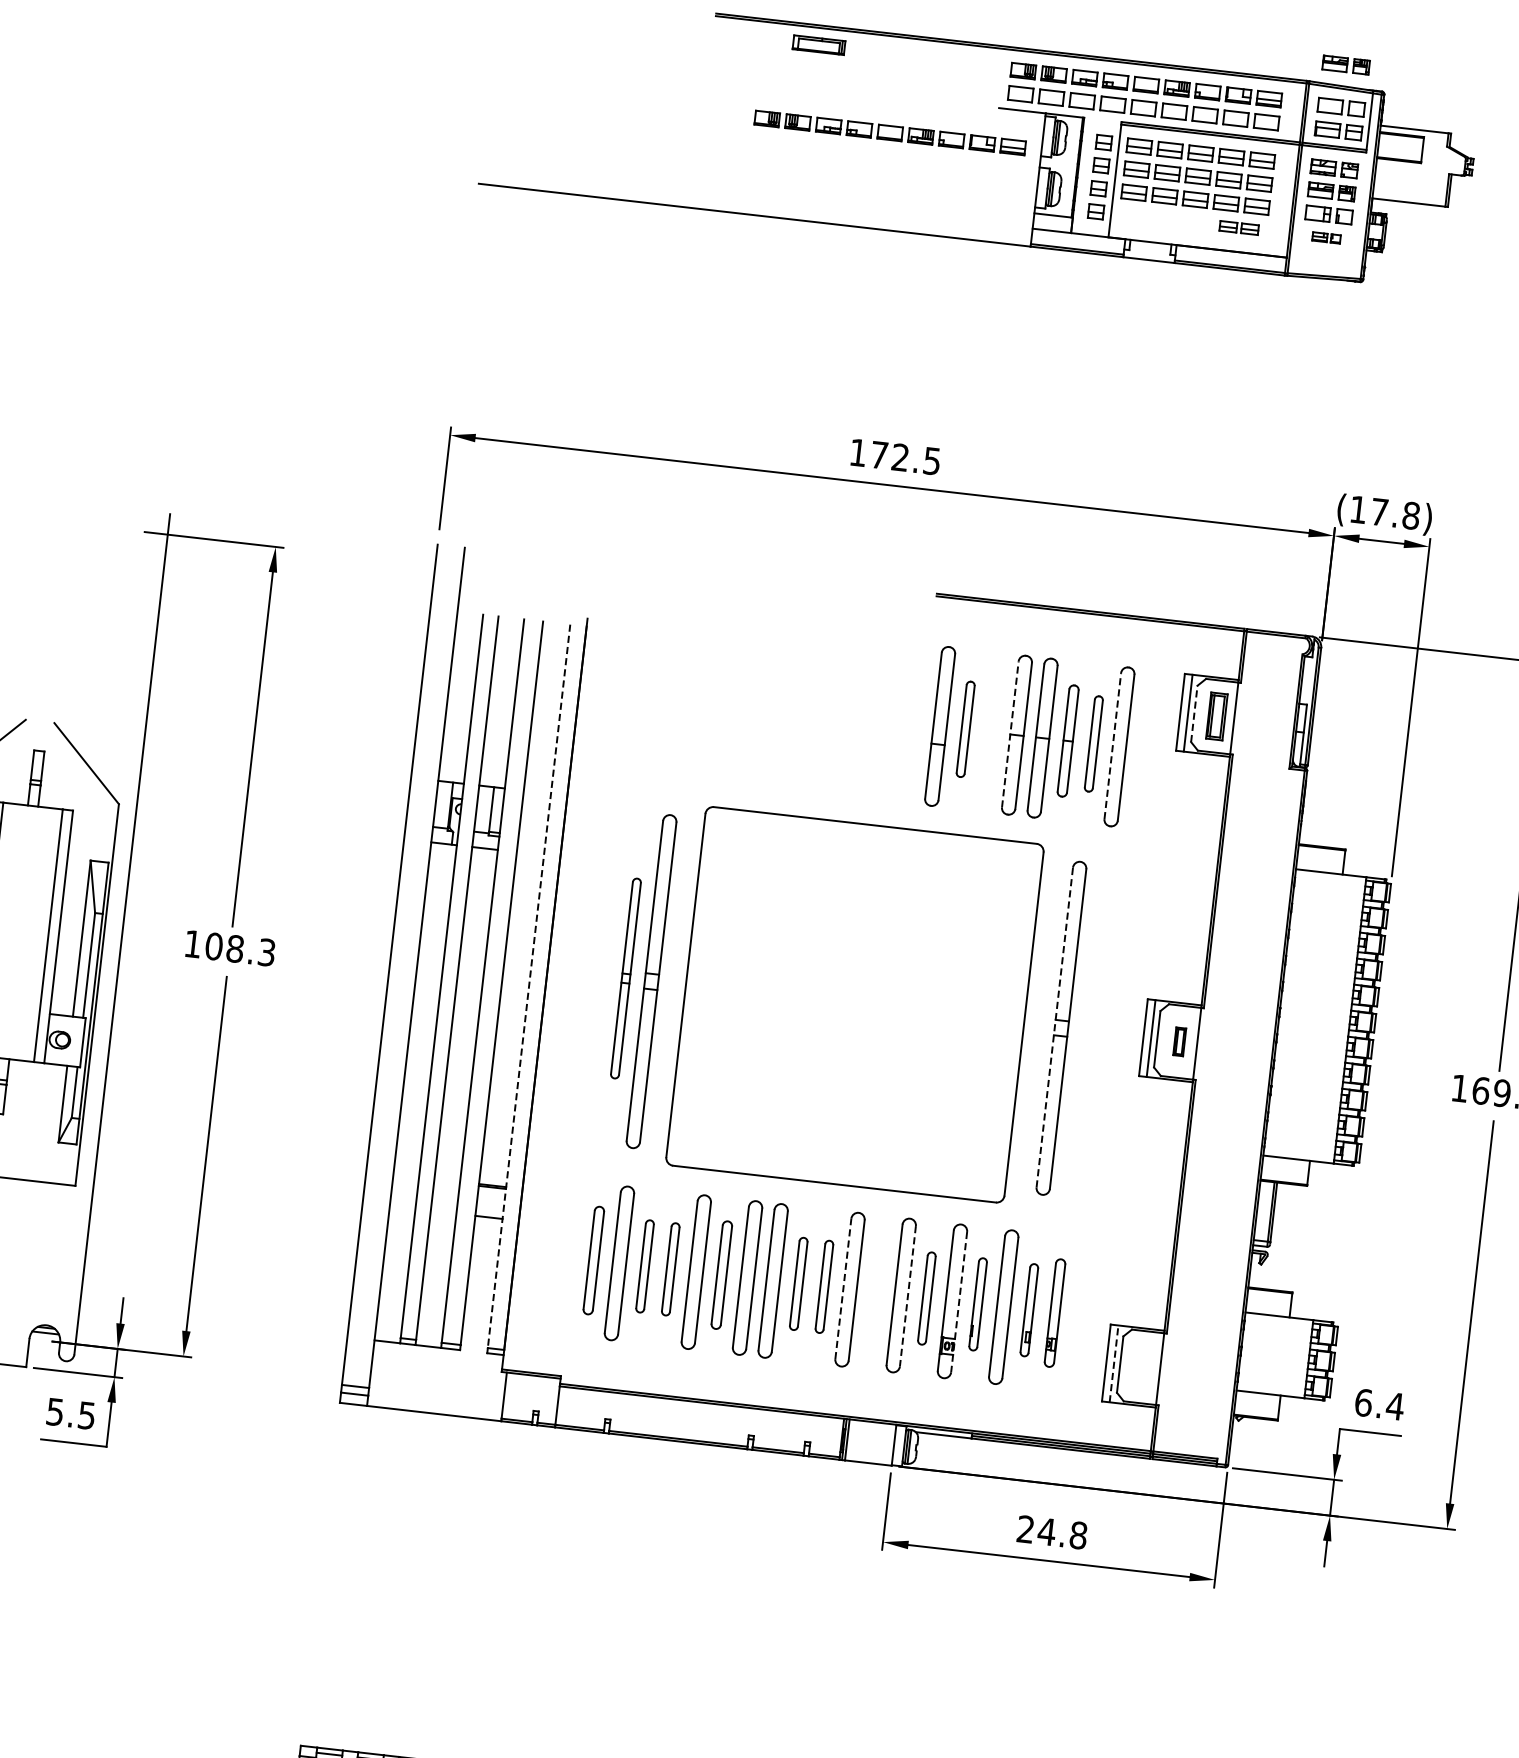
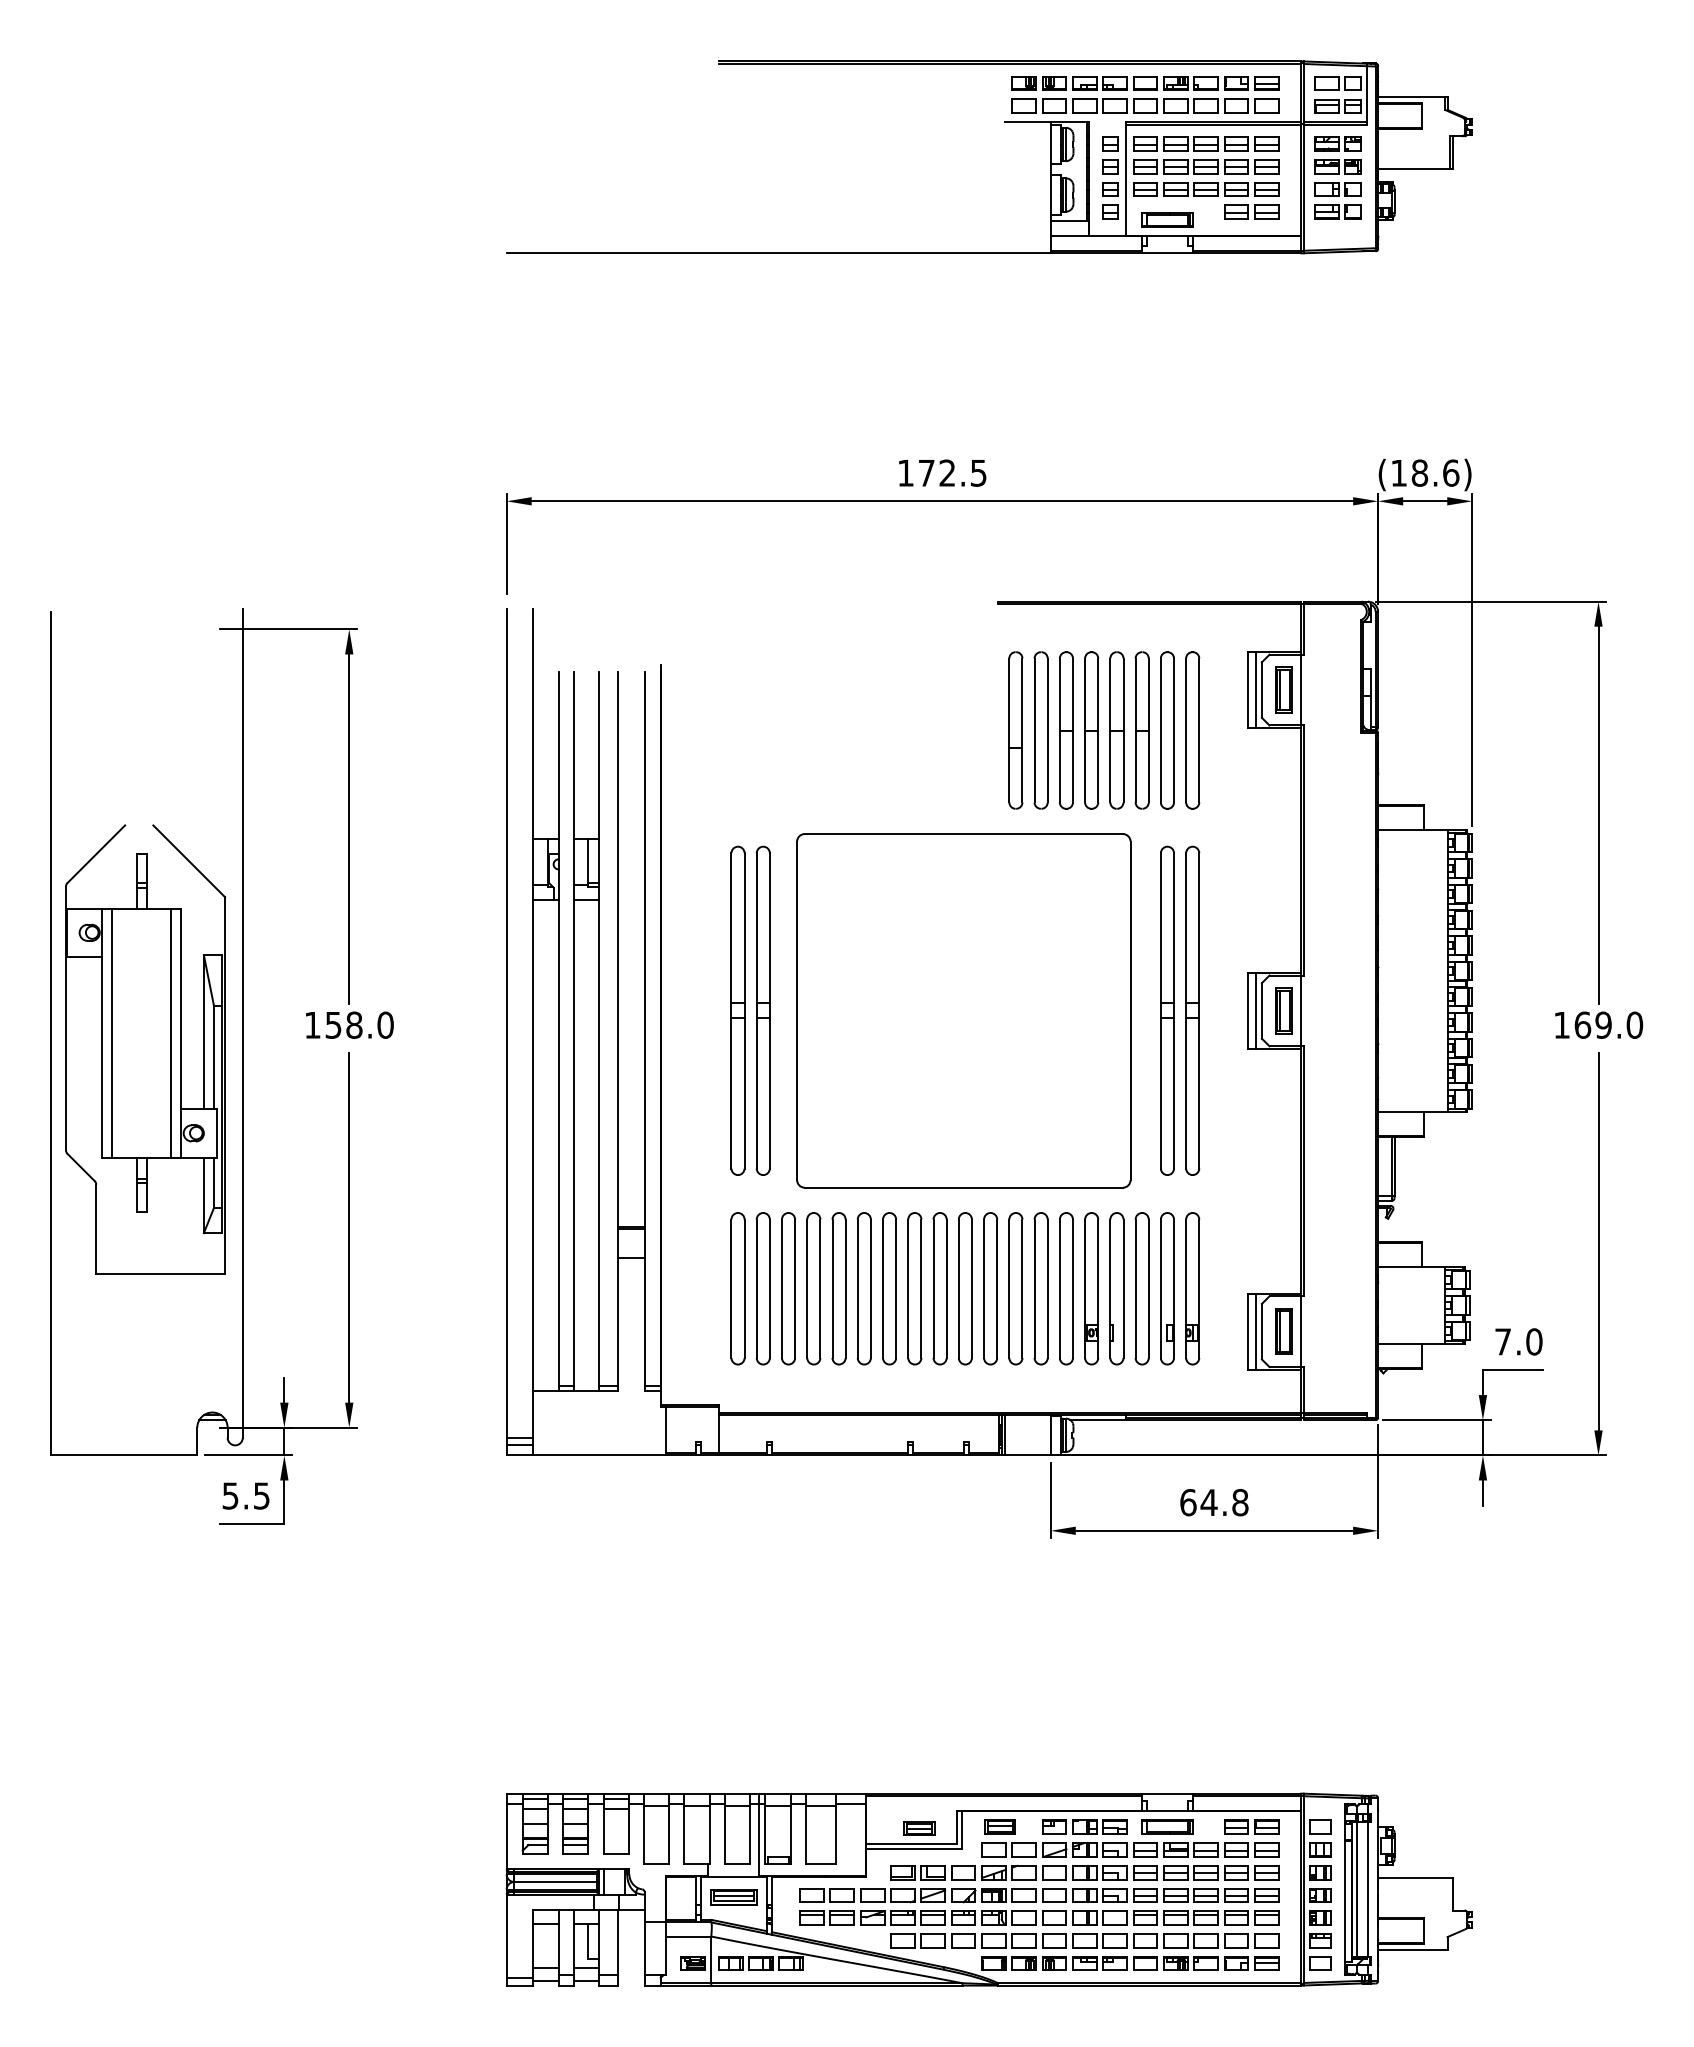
part: (819, 44) -> (1167, 219), moved
part: (1345, 64) -> (1337, 41), removed
part: (890, 133) -> (901, 158), removed
part: (1239, 227) -> (1251, 211), size x1.43
part: (1326, 237) -> (1337, 211), size x1.67
text: (1395, 513) -> (1435, 472), (17.8) -> (18.6)
line: (1193, 714) -> (1261, 690), dashed -> solid
part: (965, 729) -> (1040, 730), size x1.67
part: (991, 732) -> (1066, 730), added
line: (1010, 734) -> (1085, 730), dashed -> solid
part: (1067, 740) -> (1141, 730), size x1.43
part: (1093, 743) -> (1167, 730), size x1.67
line: (1113, 746) -> (1186, 730), dashed -> solid
text: (240, 948) -> (359, 1024), 108.3 -> 158.0
part: (625, 978) -> (737, 1010), size x1.67
line: (528, 986) -> (644, 1029), dashed -> solid
line: (1054, 1027) -> (1160, 1010), dashed -> solid
part: (1086, 1030) -> (1192, 1010), added
part: (1179, 1041) -> (1283, 1010), size x1.67
part: (593, 1260) -> (737, 1288), size x1.43
part: (645, 1266) -> (788, 1288), size x1.67
part: (670, 1268) -> (813, 1288), size x1.67
part: (721, 1274) -> (863, 1288), size x1.43
part: (798, 1283) -> (939, 1288), size x1.67
part: (824, 1286) -> (965, 1288), size x1.67
line: (843, 1288) -> (984, 1288), dashed -> solid
part: (875, 1292) -> (1015, 1288), added
line: (907, 1297) -> (1047, 1289), dashed -> solid
part: (926, 1298) -> (1066, 1288), size x1.67
line: (959, 1302) -> (1098, 1289), dashed -> solid
part: (977, 1303) -> (1116, 1288), size x1.67
part: (1029, 1309) -> (1167, 1288), size x1.67
part: (1054, 1312) -> (1192, 1288), size x1.43
line: (1113, 1363) -> (1255, 1331), dashed -> solid
part: (1142, 1366) -> (1283, 1331), added
text: (1379, 1404) -> (1518, 1341), 6.4 -> 7.0
text: (1025, 1529) -> (1188, 1502), 24.8 -> 64.8

